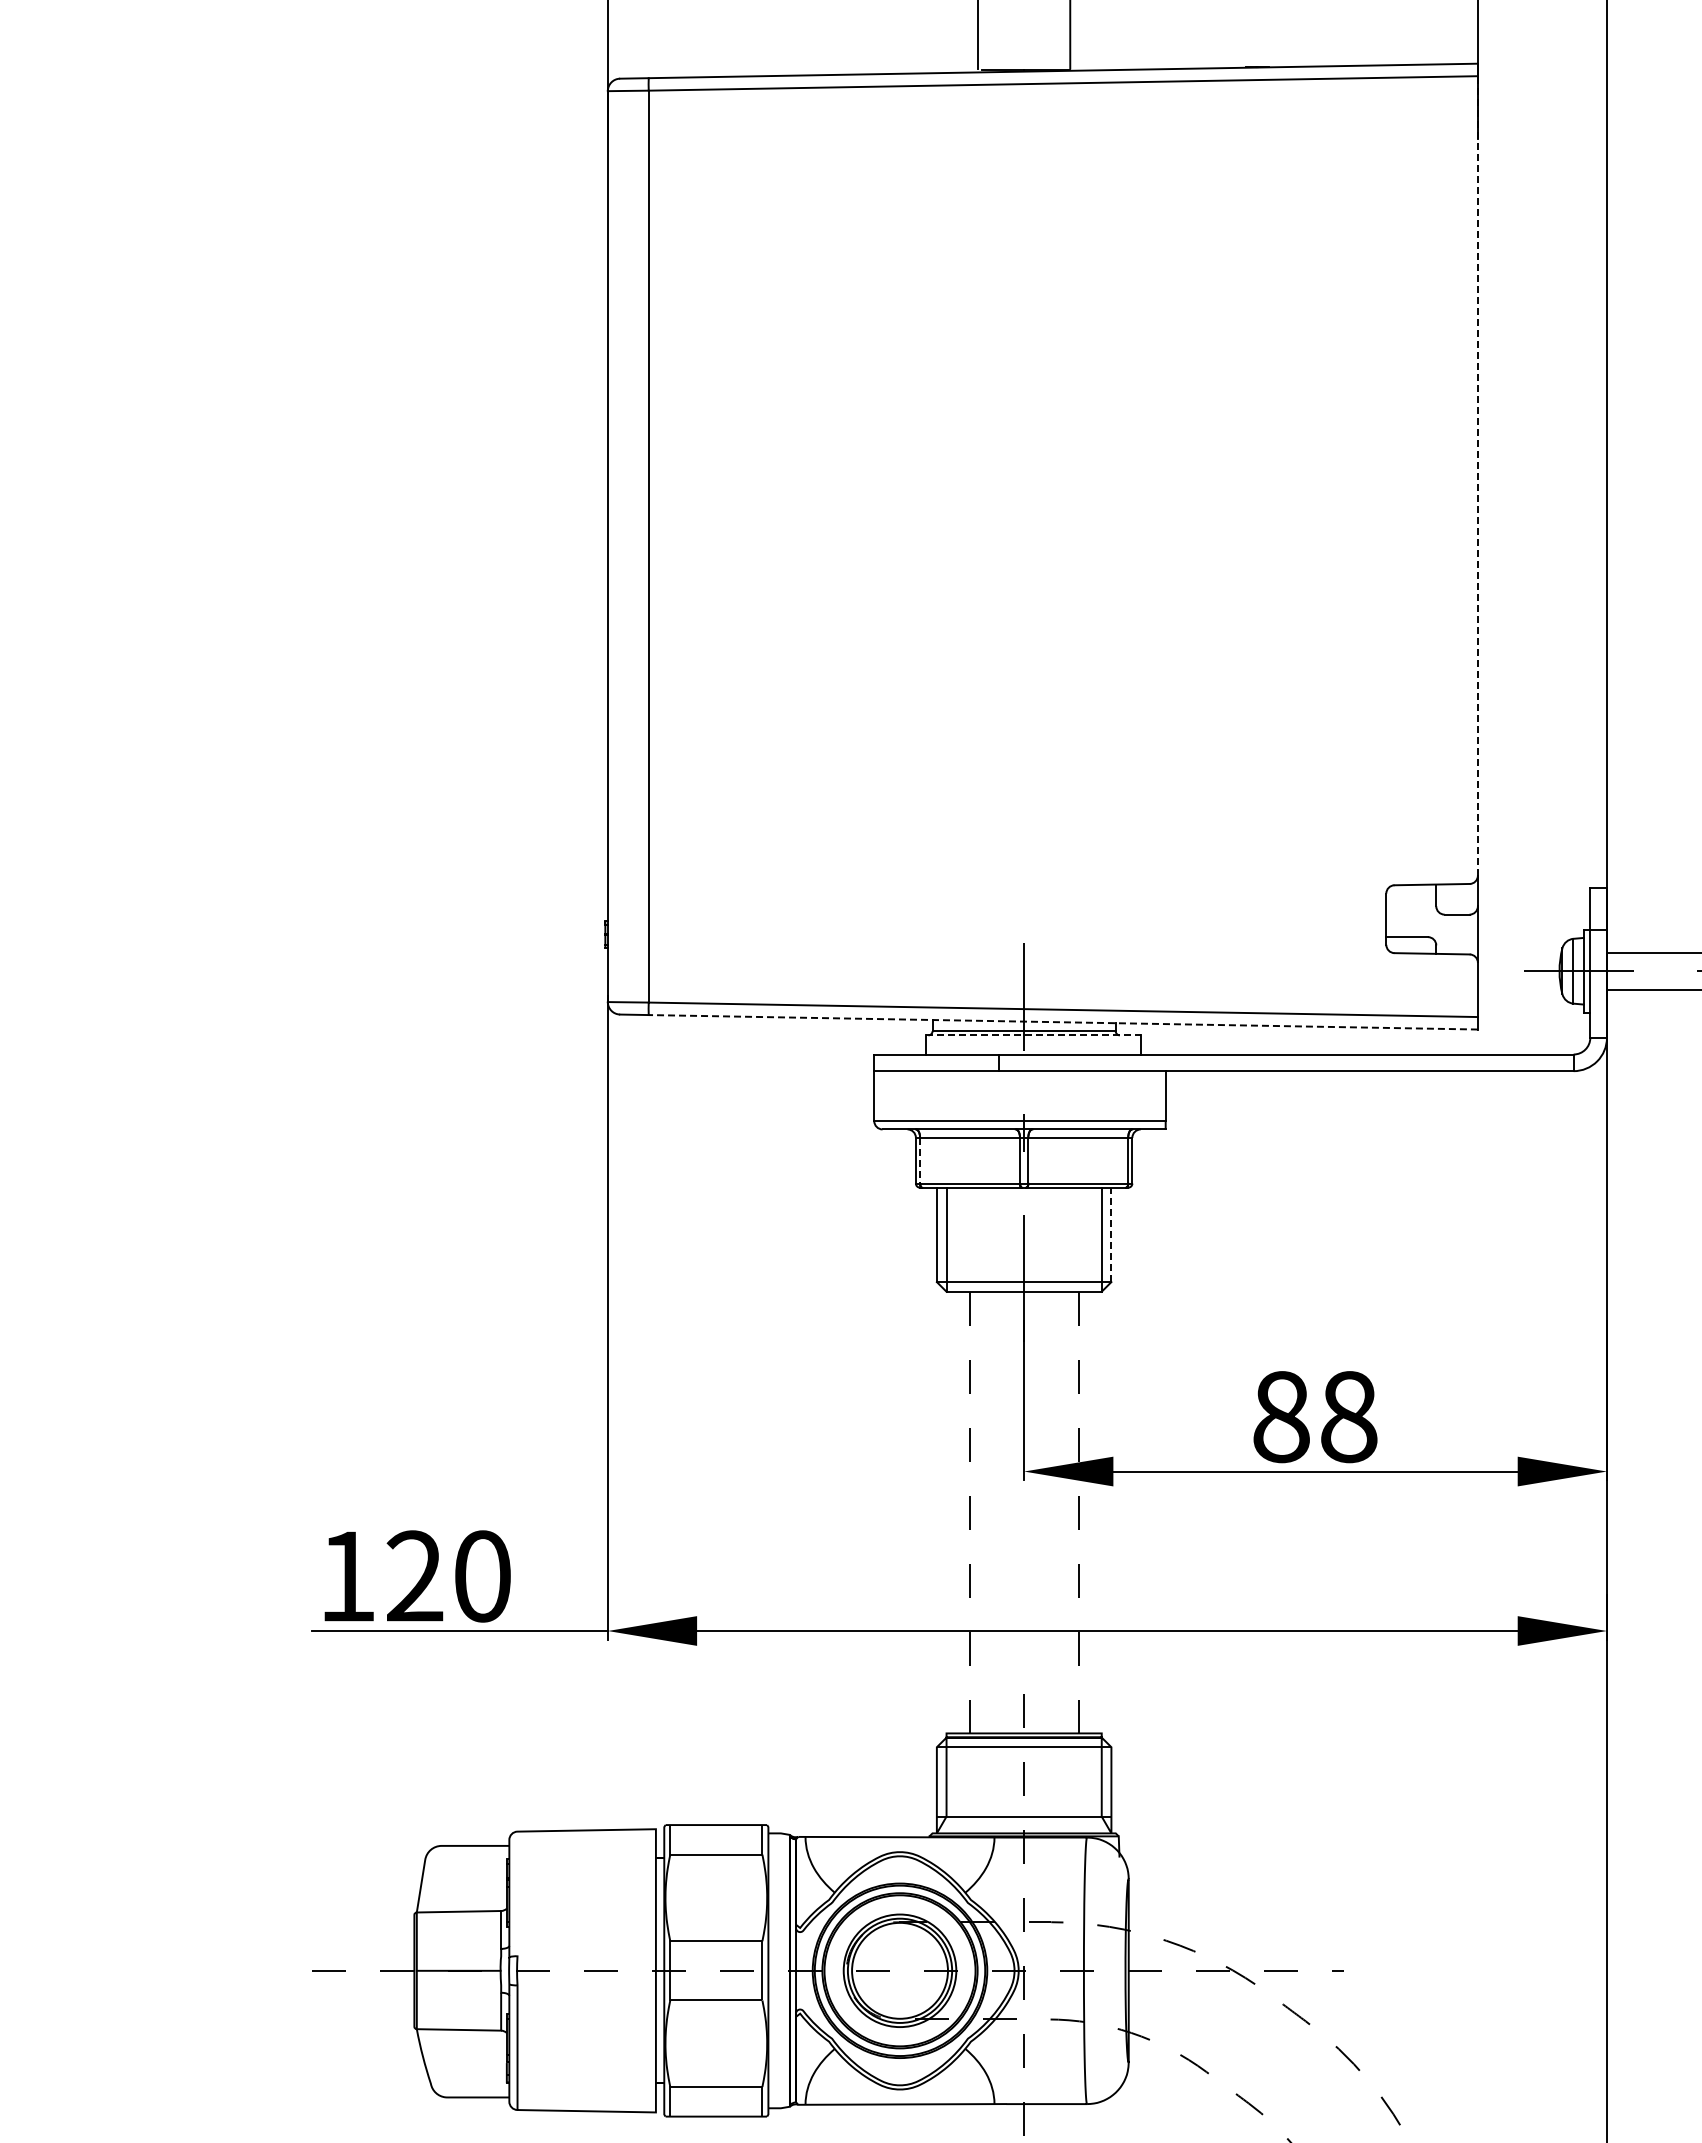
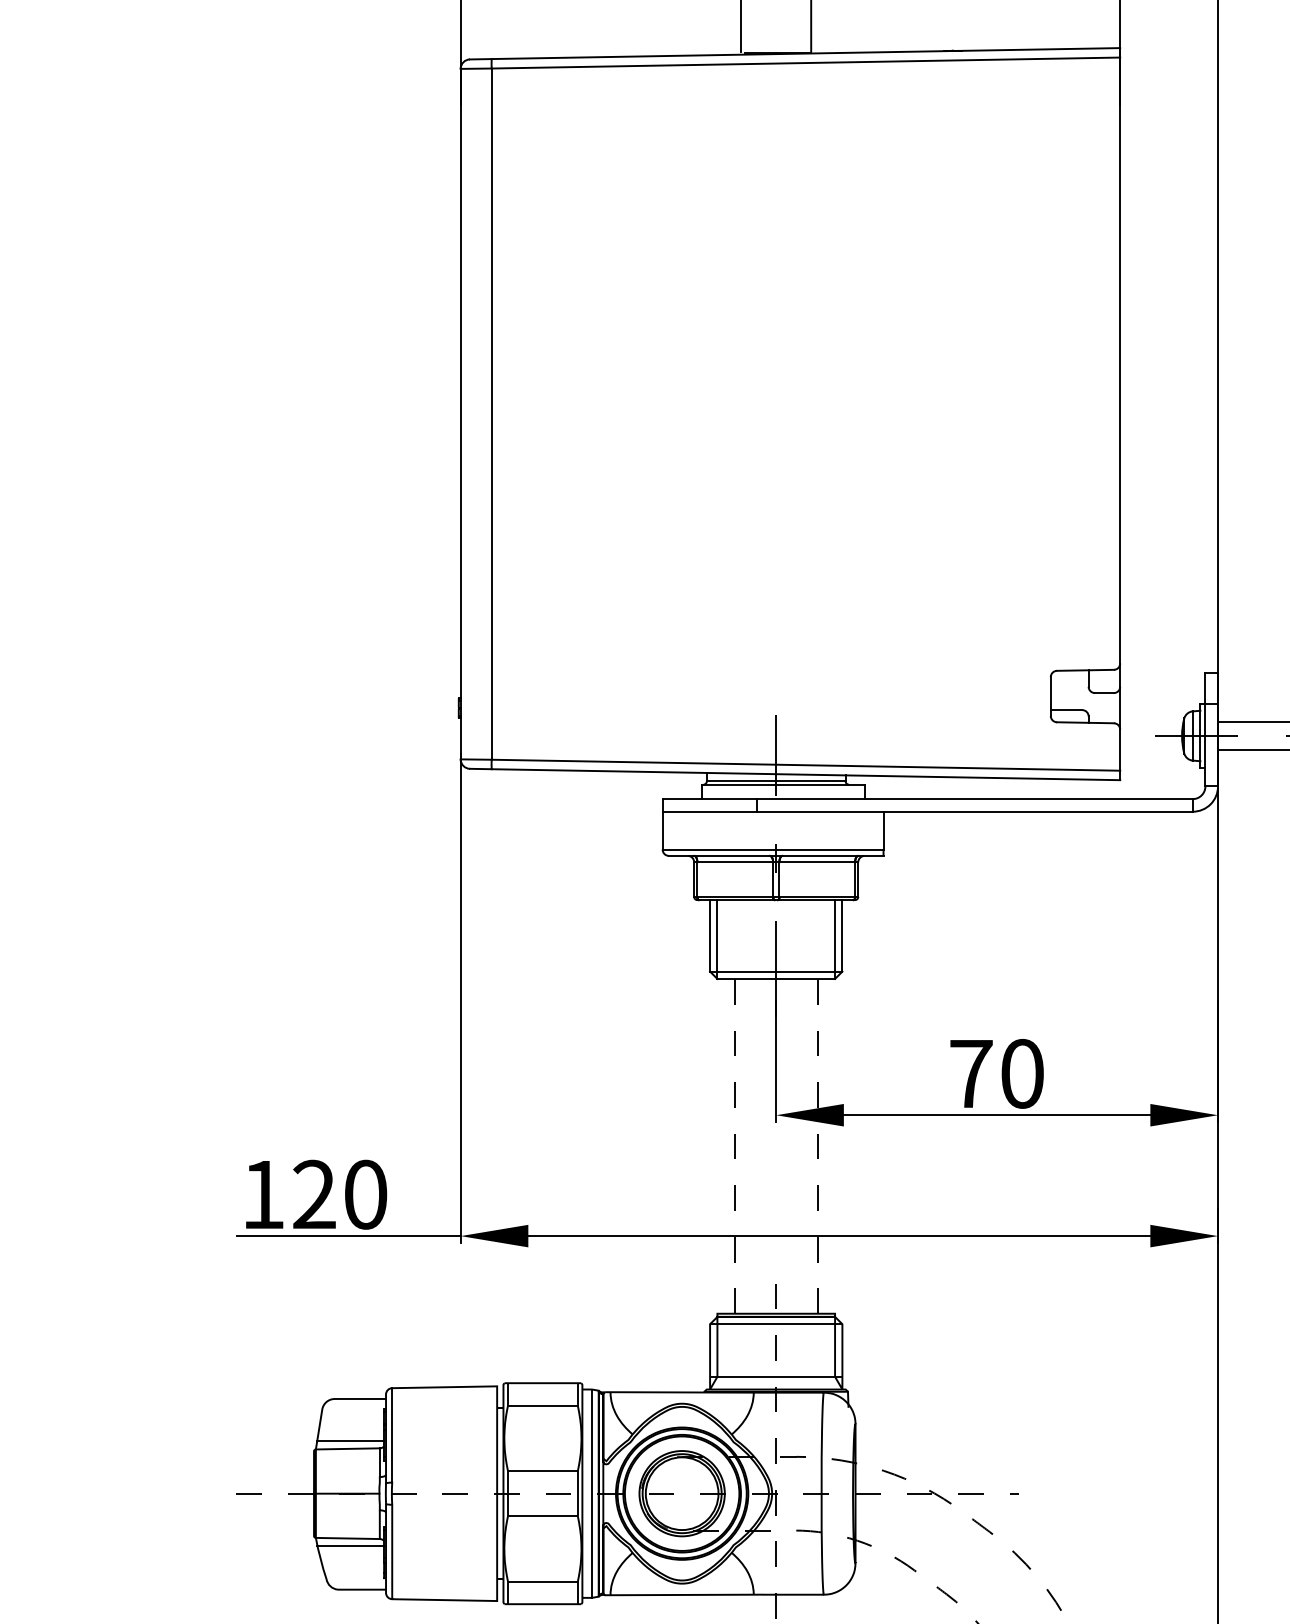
line: (1477, 475) -> (1119, 360), dashed -> solid
line: (1063, 1022) -> (806, 774), dashed -> solid
line: (1033, 1035) -> (783, 784), dashed -> solid
line: (920, 1160) -> (697, 879), dashed -> solid
line: (1111, 1234) -> (842, 935), dashed -> solid
text: (1315, 1416) -> (997, 1073), 88 -> 70
line: (517, 1893) -> (392, 1435), added
line: (462, 1901) -> (350, 1441), added
line: (780, 1970) -> (591, 1493), added
line: (462, 2039) -> (350, 1545), added

